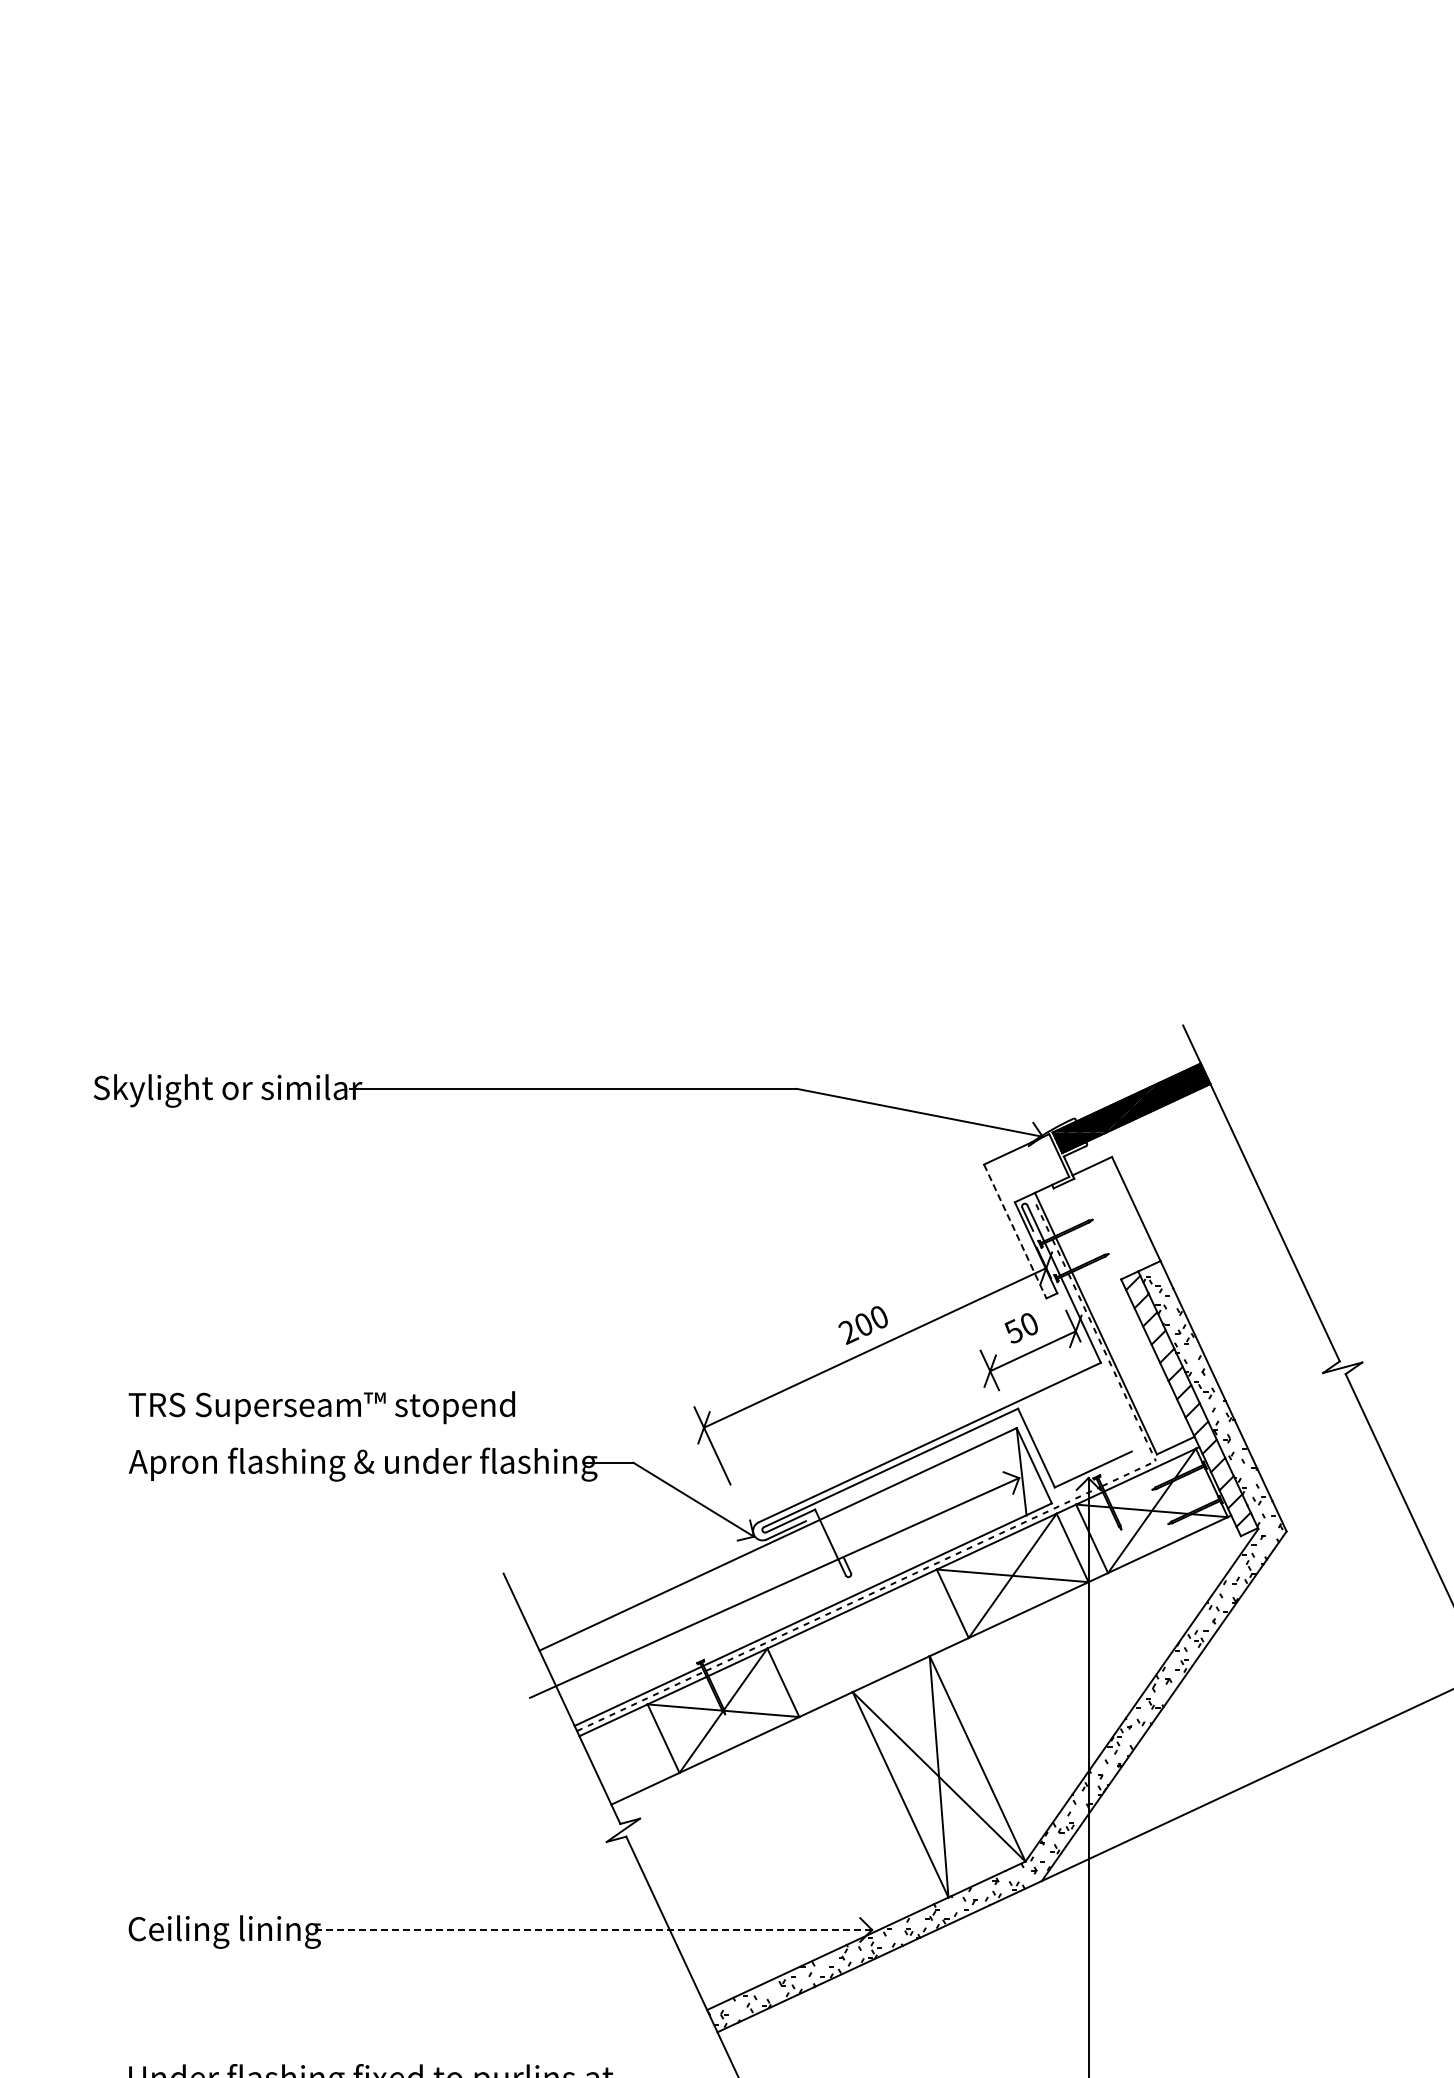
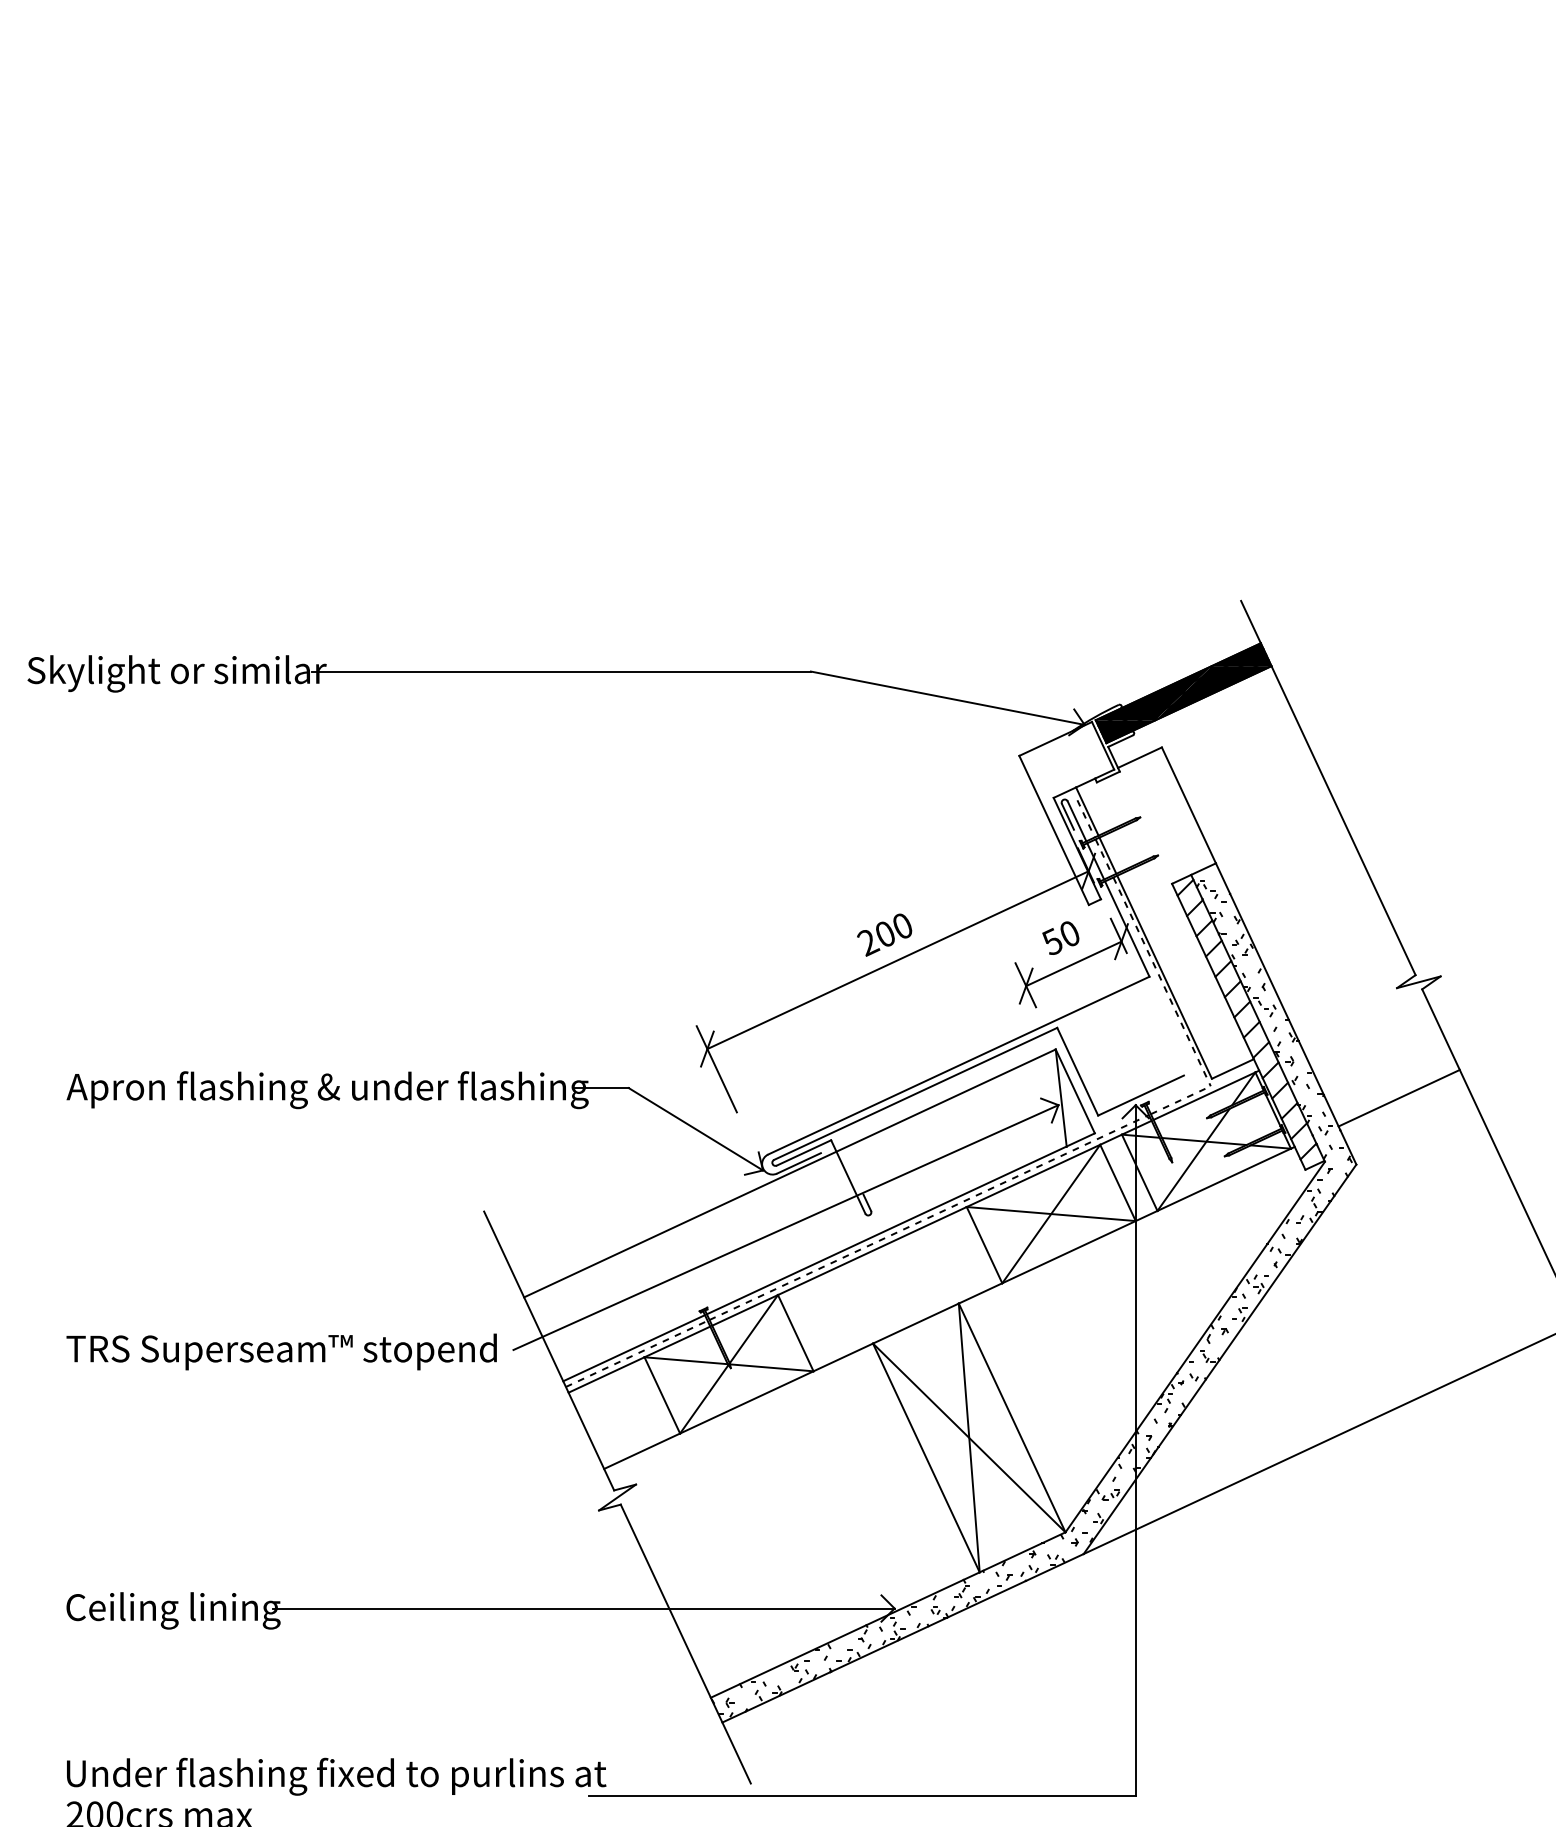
line: (1015, 1231) -> (1054, 830), dashed -> solid
text: (321, 1407) -> (281, 1351), moved
line: (1324, 1471) -> (1398, 1097), added
line: (593, 1929) -> (584, 1608), dashed -> solid

